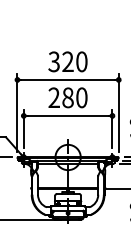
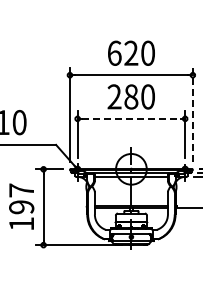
text: (54, 61) -> (114, 52), 320 -> 620
line: (118, 112) -> (192, 114), solid -> dashed
line: (68, 115) -> (131, 118), solid -> dashed

